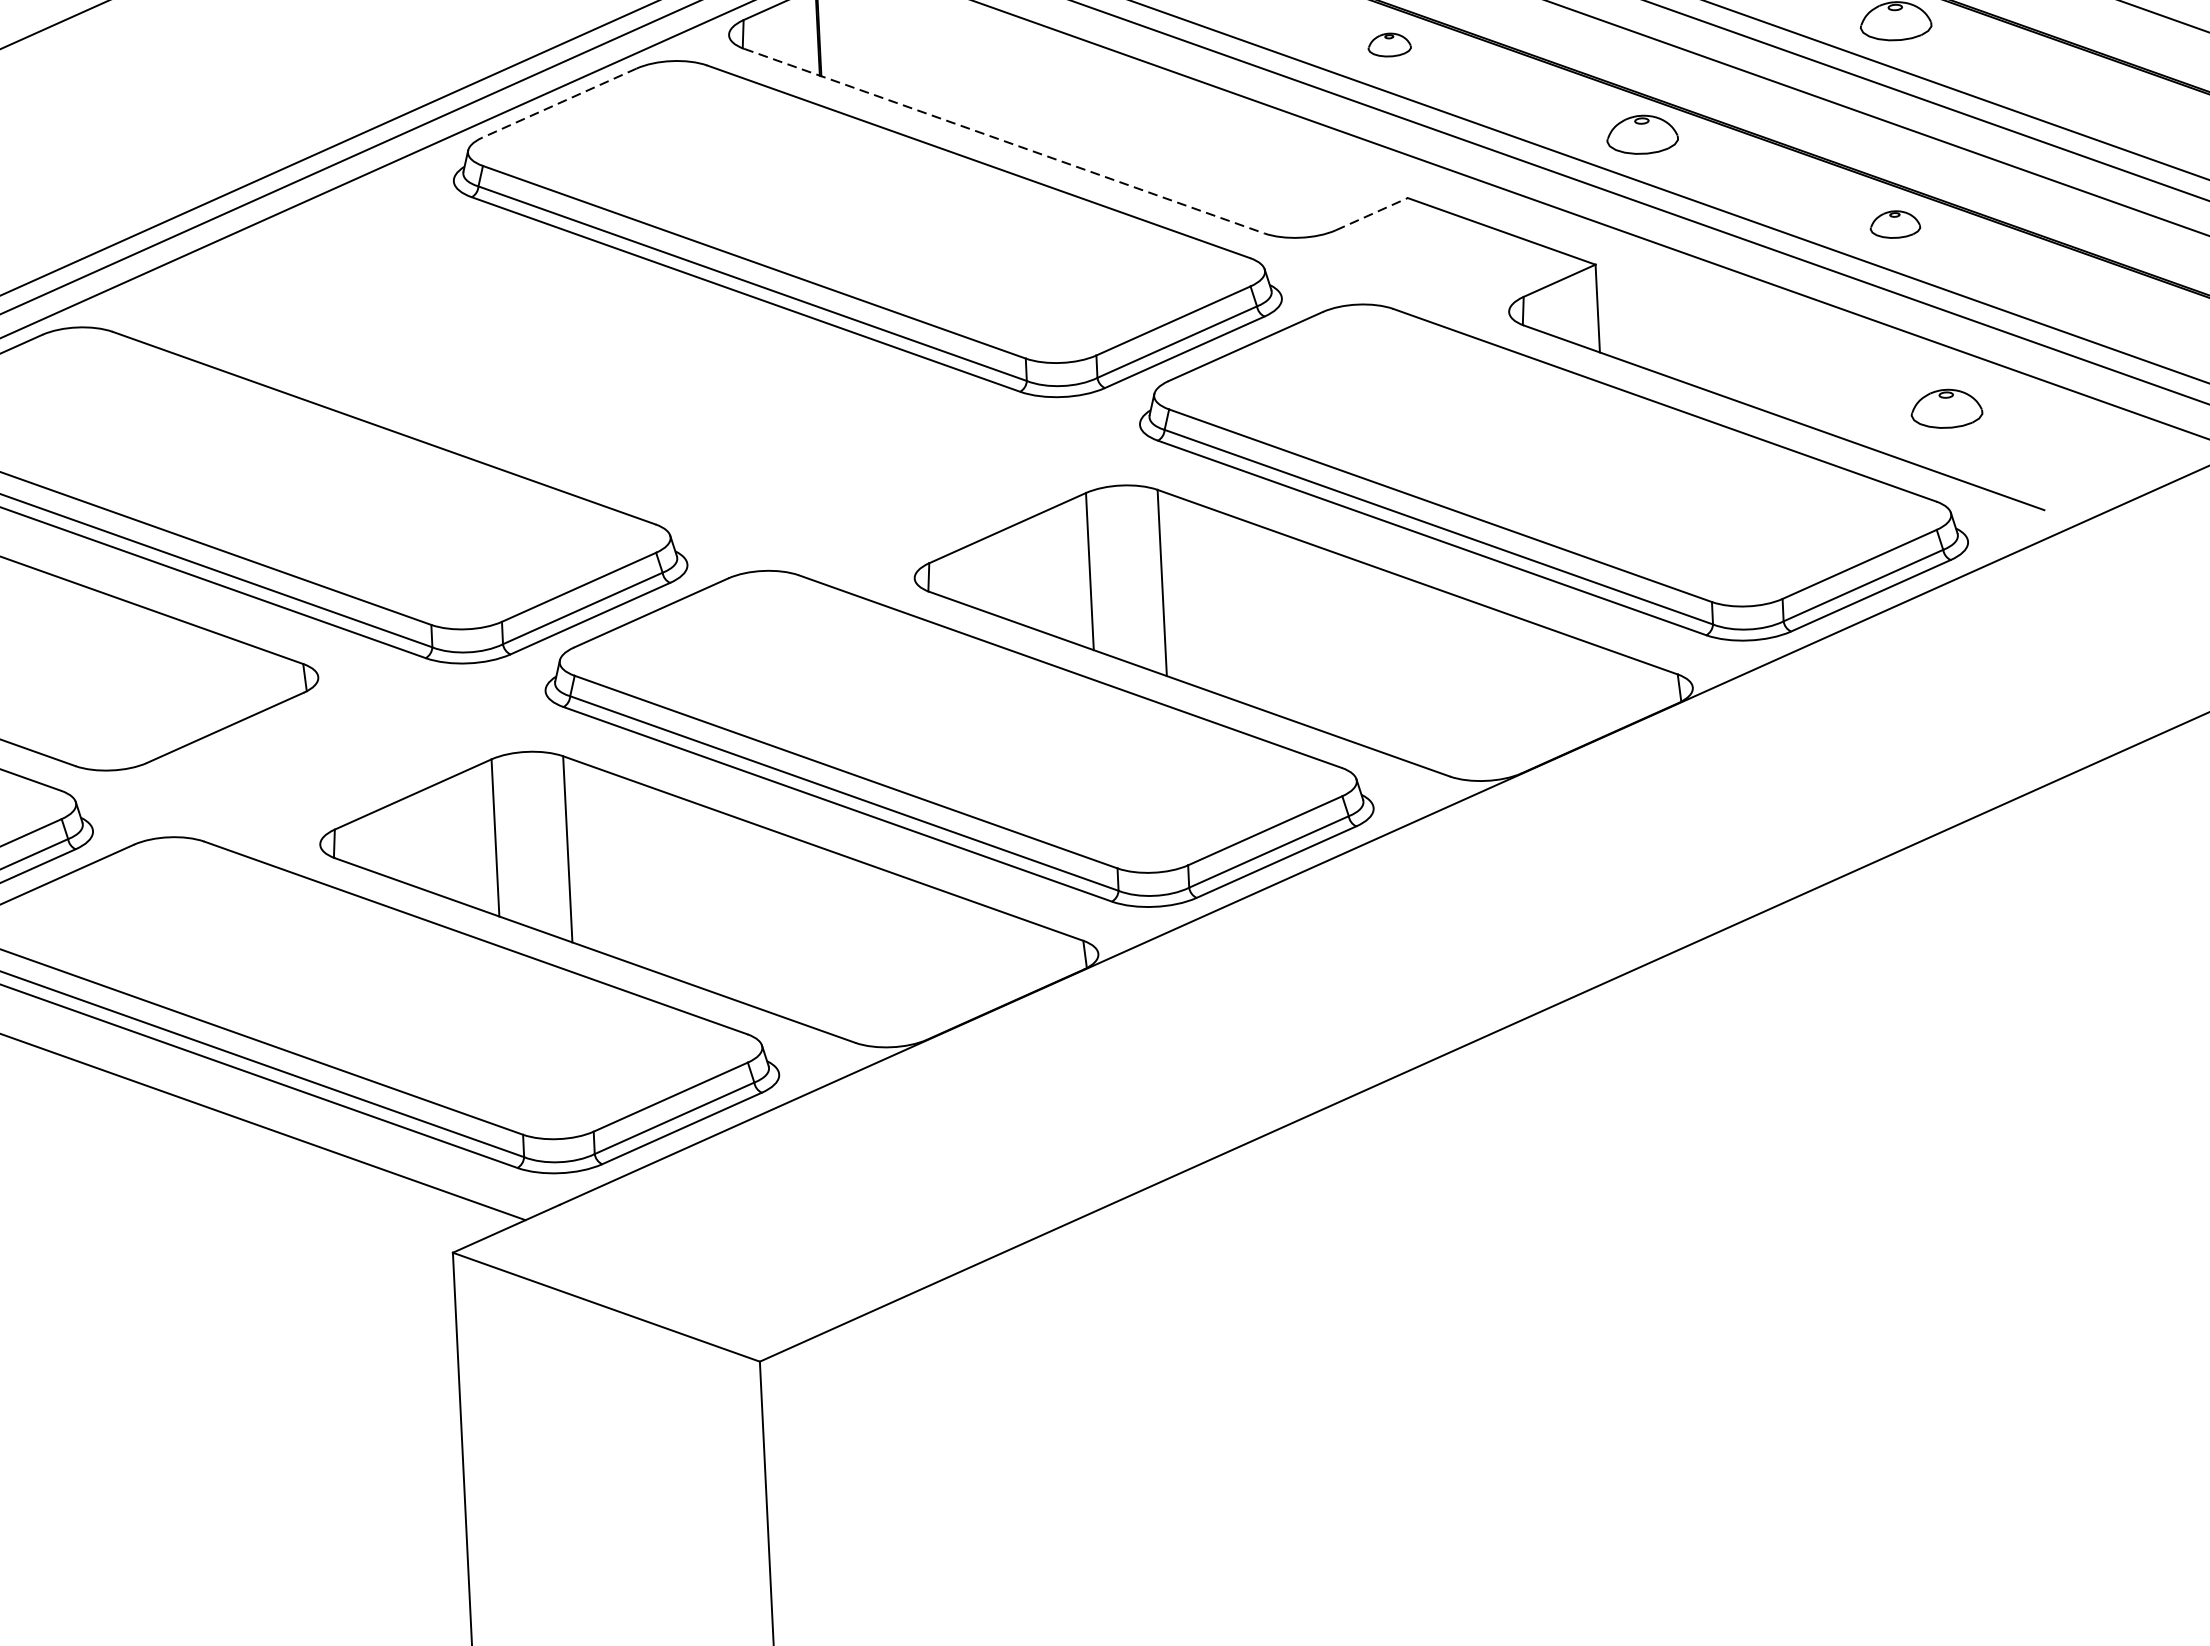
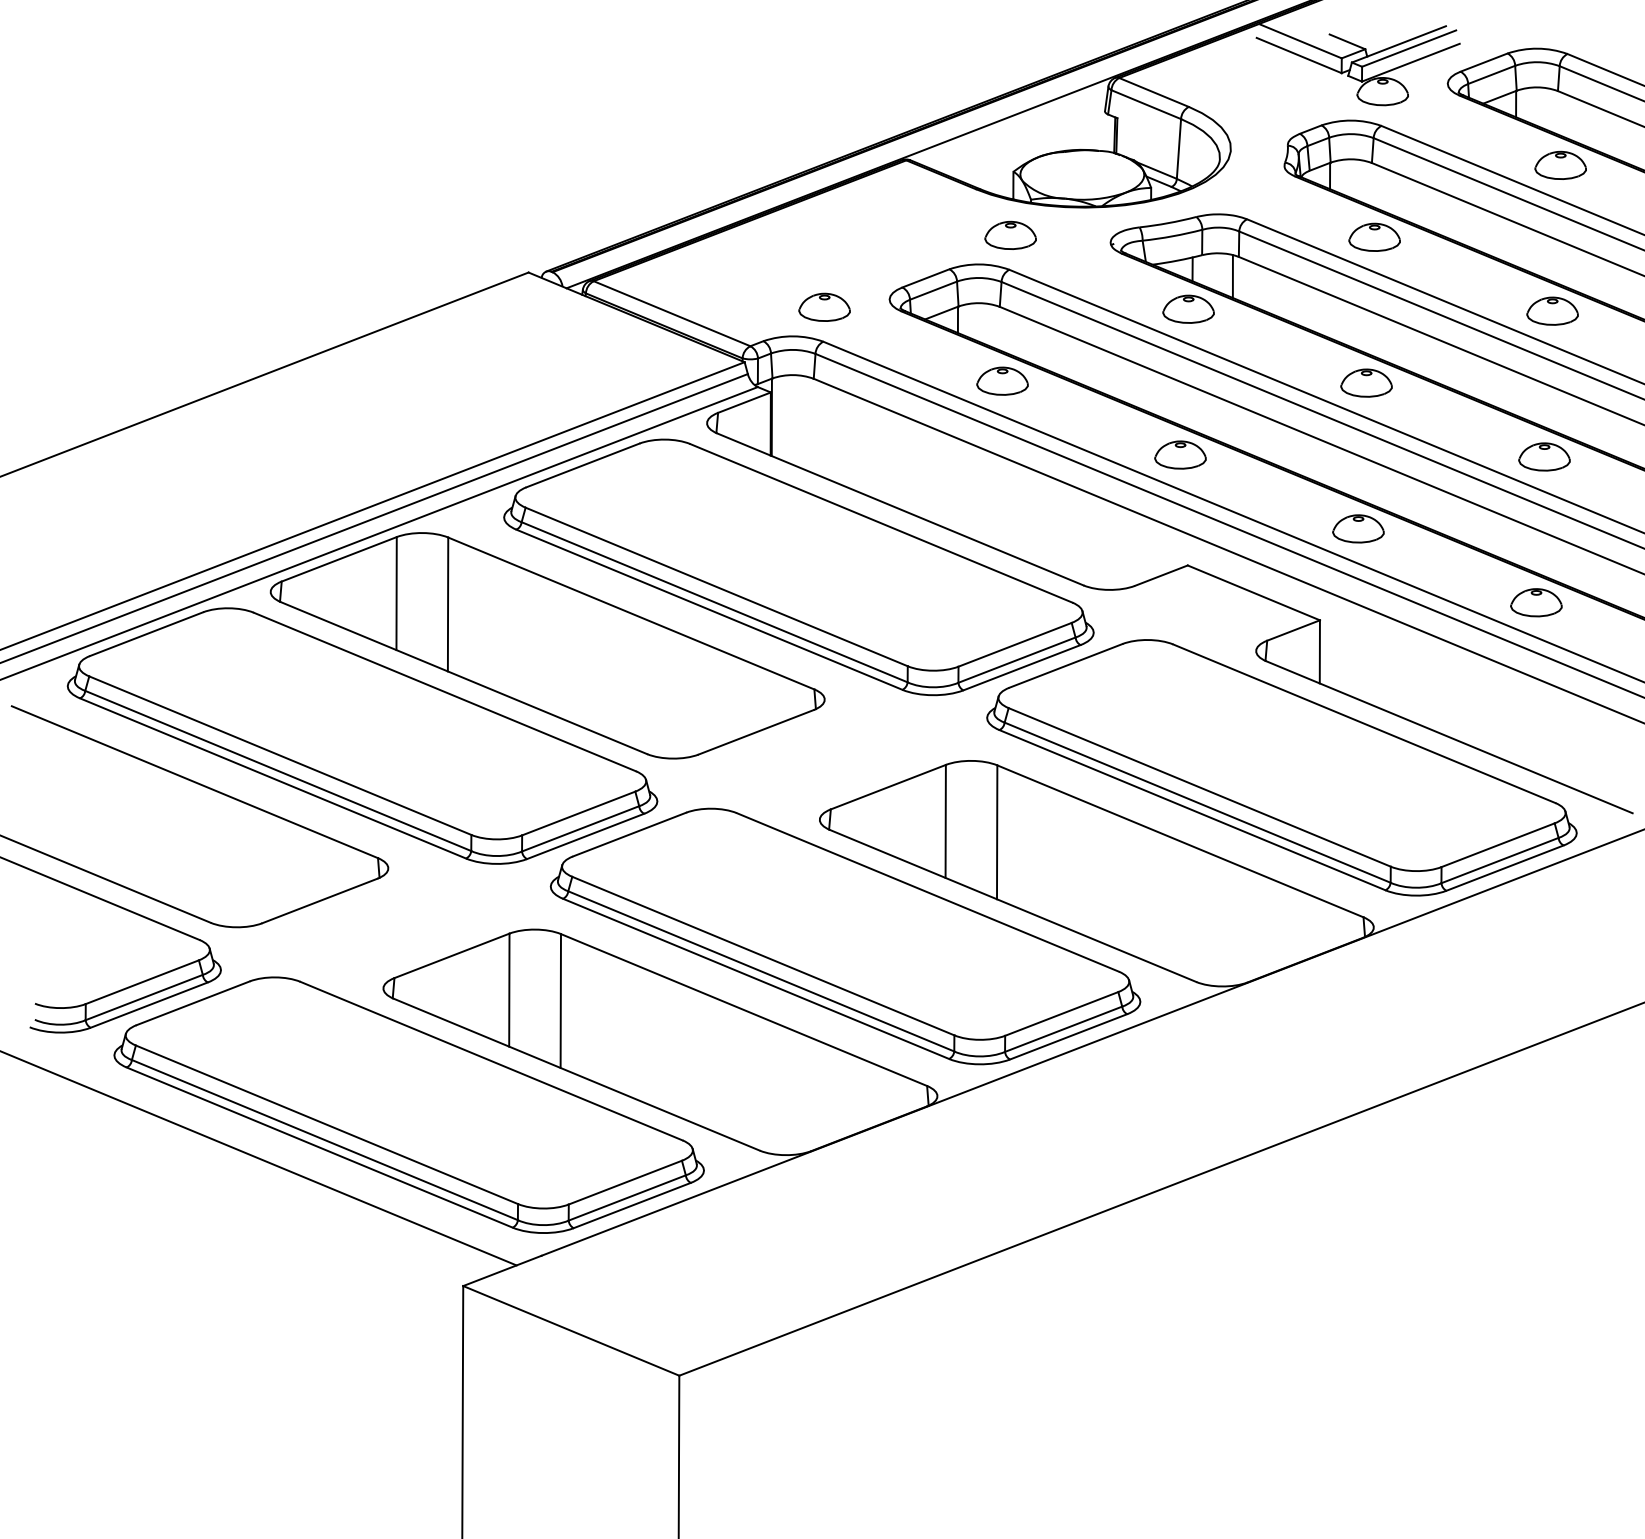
part: (1389, 44) -> (1180, 454), size x1.67
line: (558, 103) -> (582, 465), dashed -> solid
line: (1004, 141) -> (900, 509), dashed -> solid
line: (1371, 213) -> (1161, 575), dashed -> solid
part: (1895, 224) -> (1536, 602), size x1.43
part: (523, 355) -> (547, 645), added
part: (1946, 408) -> (1566, 736), removed

